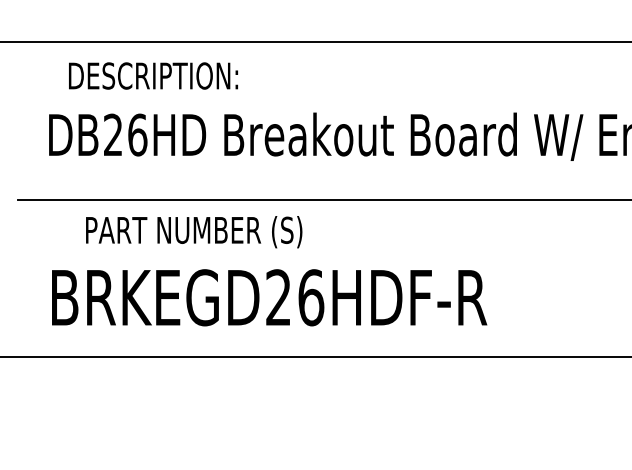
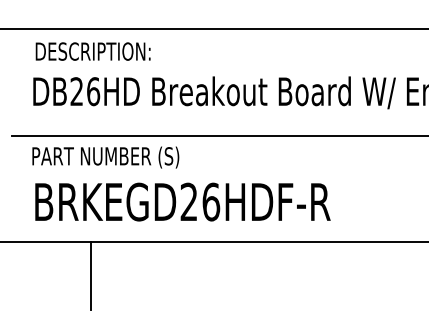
text: (152, 75) -> (92, 51), moved
text: (193, 232) -> (105, 157), moved
line: (134, 405) -> (91, 275), added

